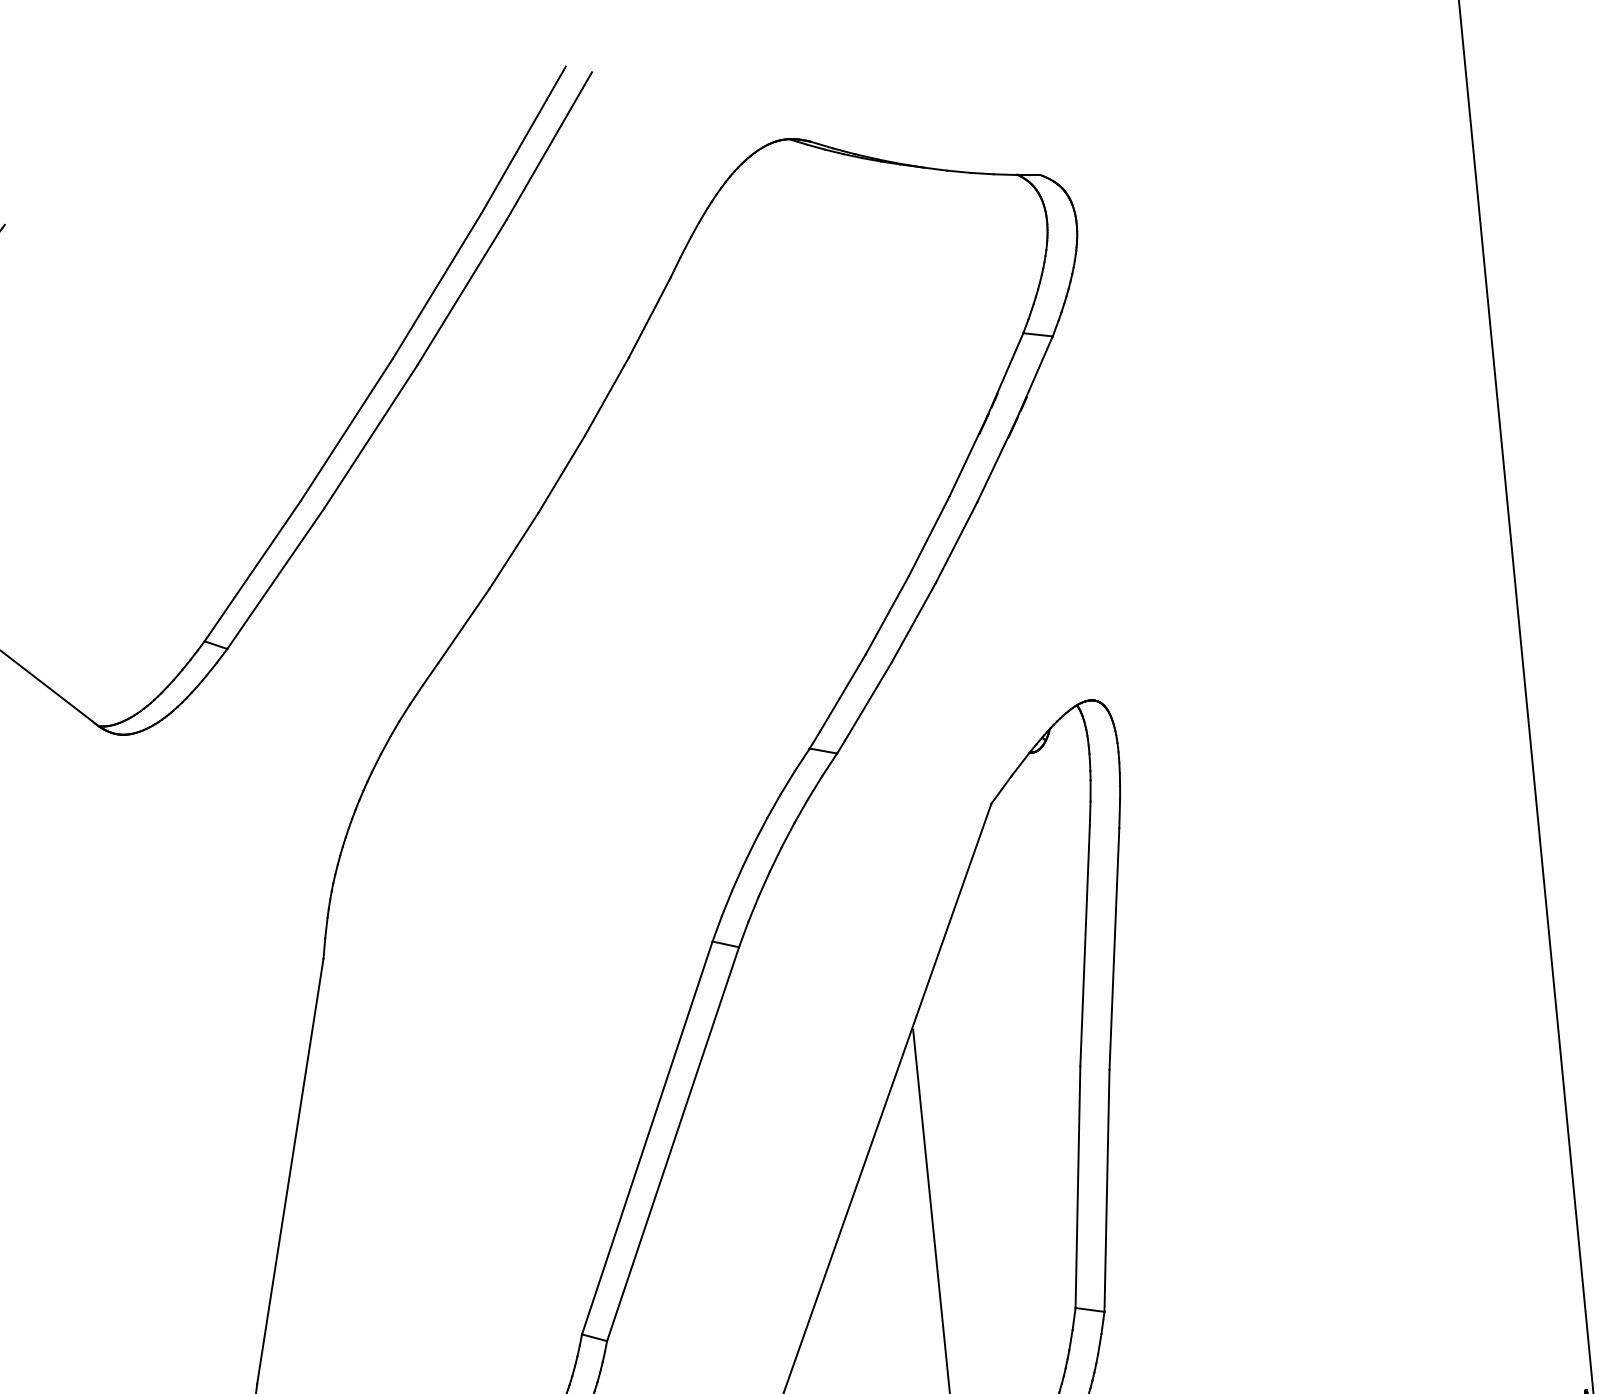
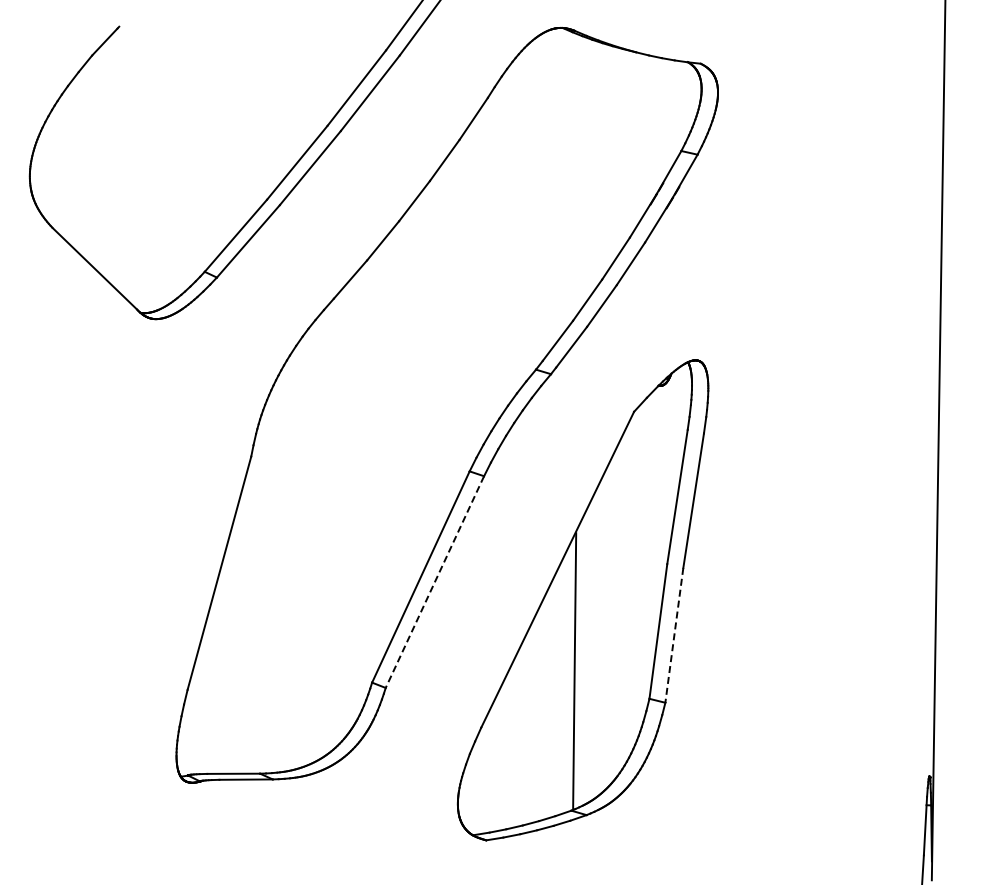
line: (672, 1144) -> (434, 582), solid -> dashed
line: (1107, 1191) -> (674, 635), solid -> dashed

